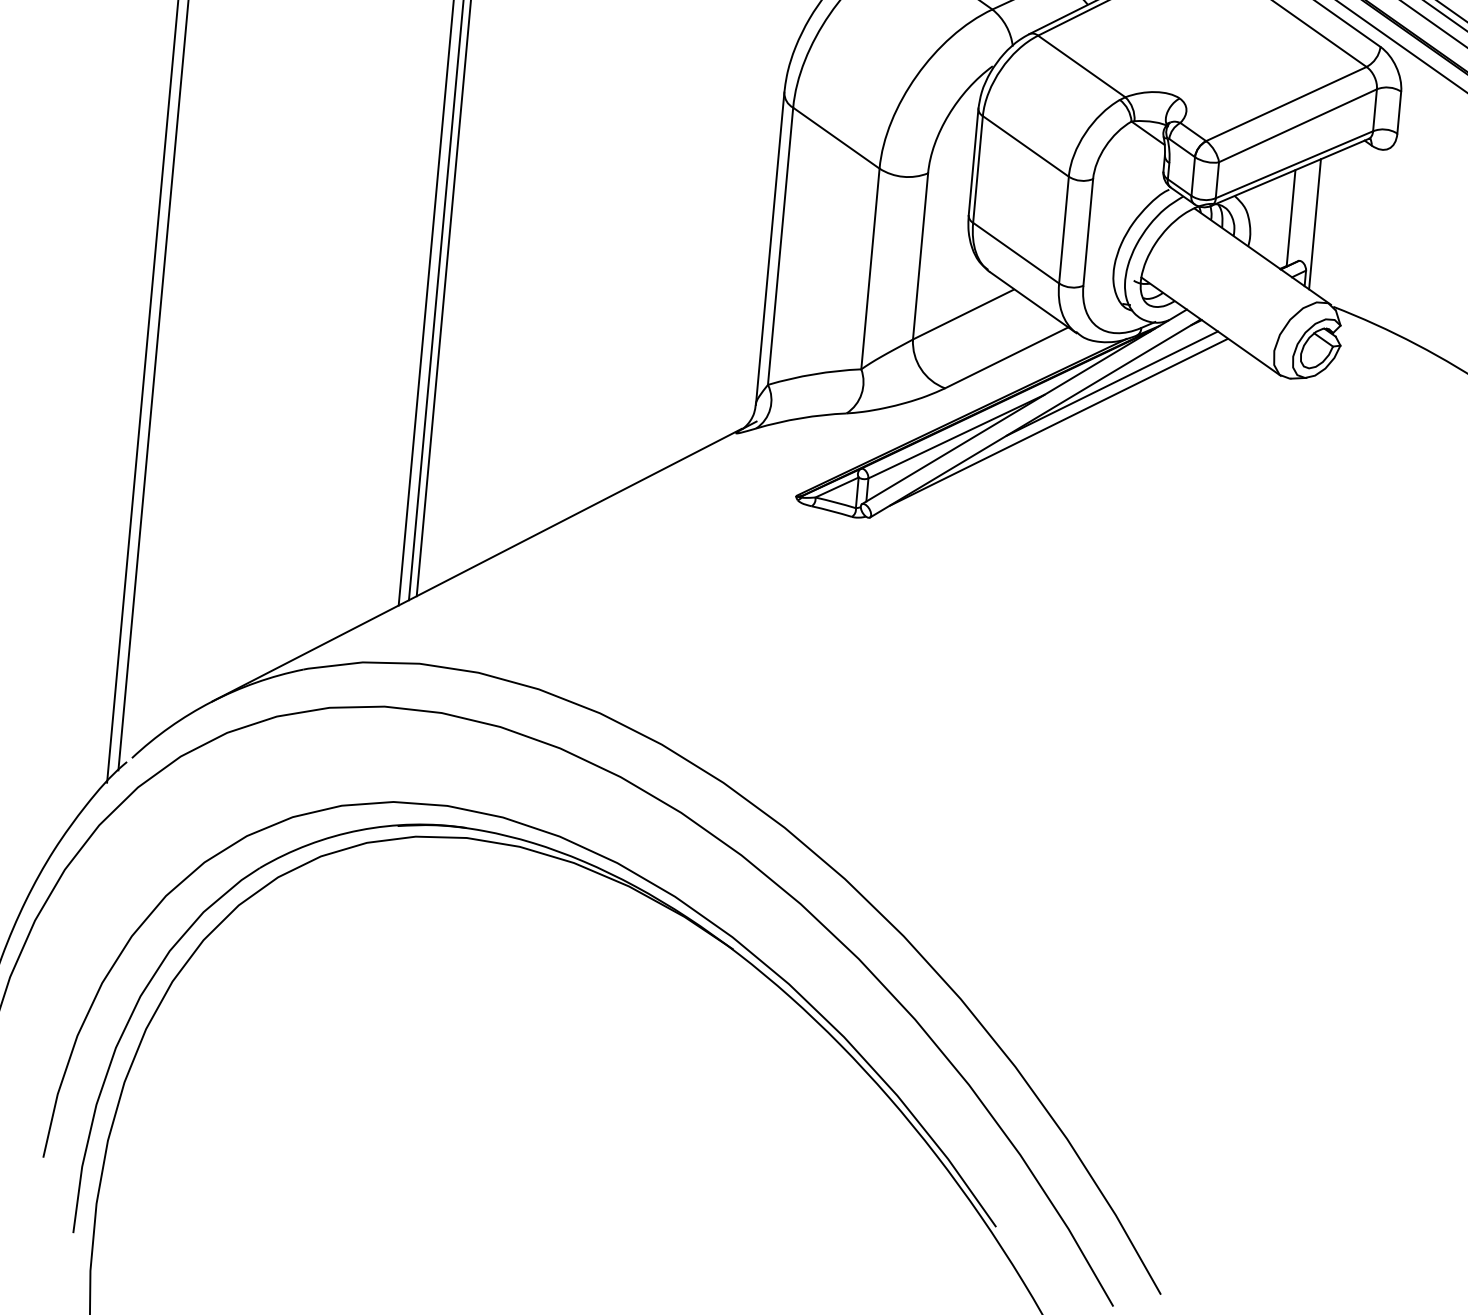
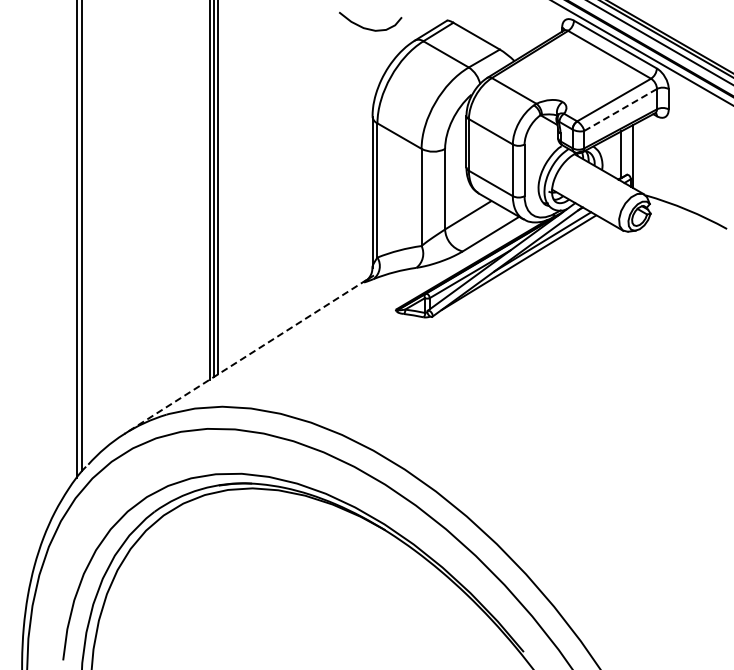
line: (1297, 124) -> (620, 109), solid -> dashed
line: (476, 564) -> (245, 356), solid -> dashed

